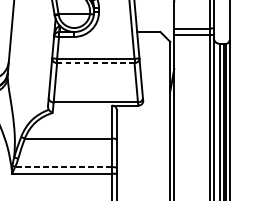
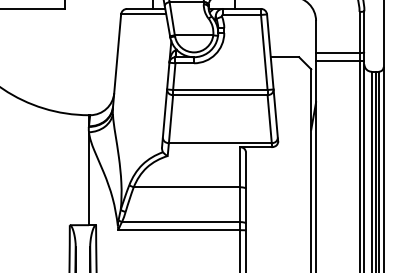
line: (95, 63) -> (219, 95), dashed -> solid
line: (63, 167) -> (180, 222), dashed -> solid

